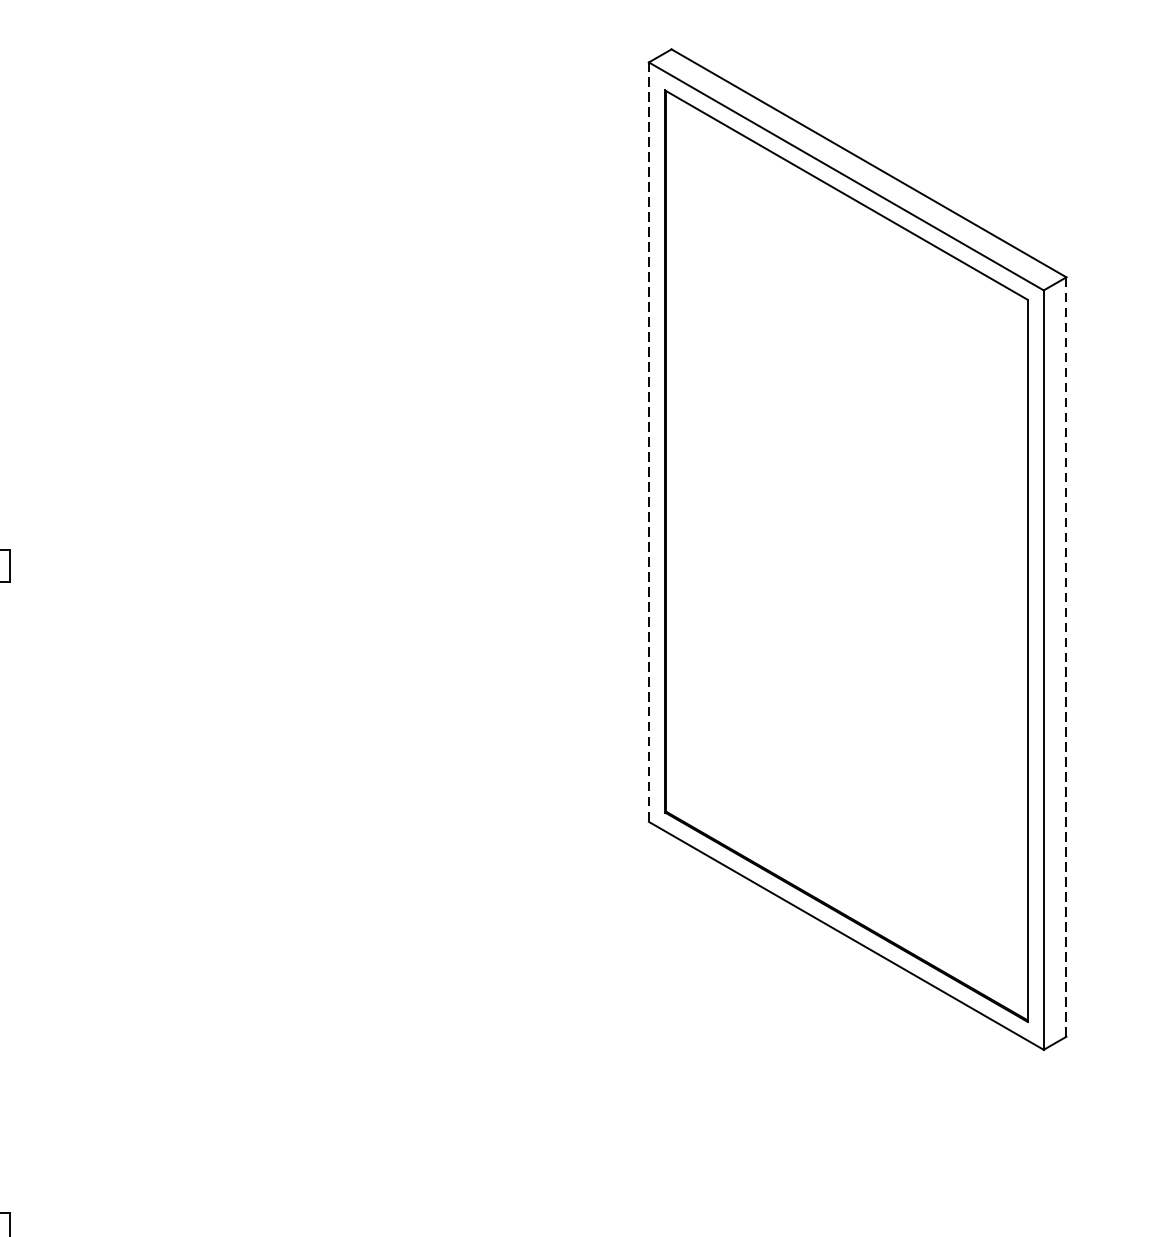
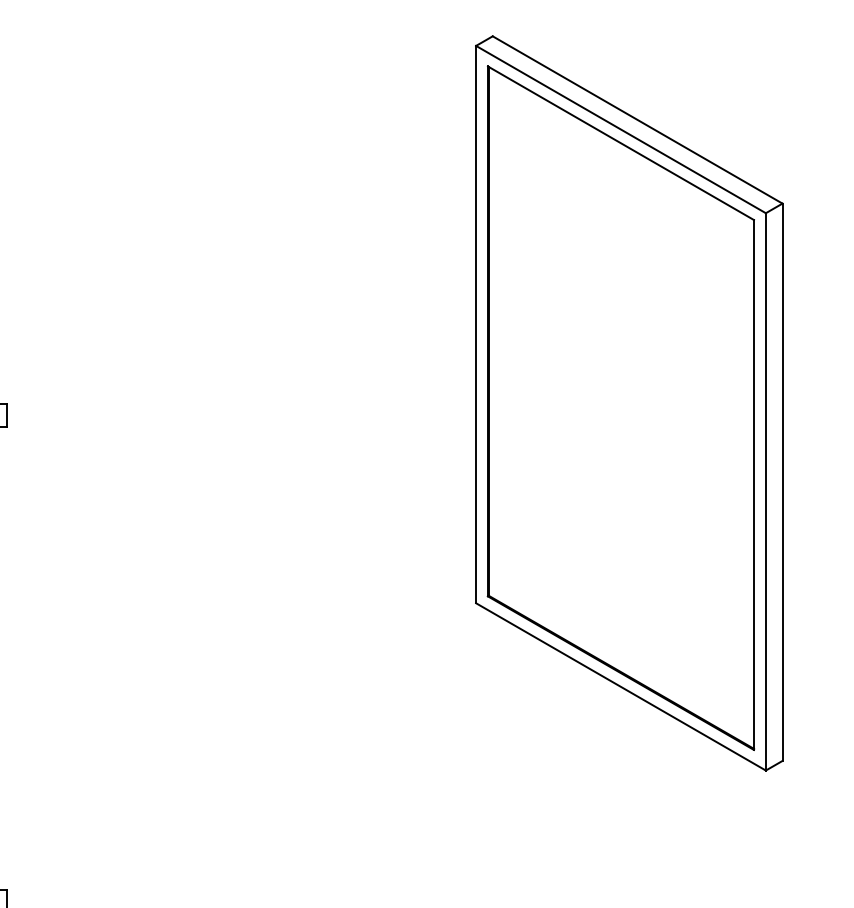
line: (649, 442) -> (476, 324), dashed -> solid
line: (1066, 657) -> (782, 482), dashed -> solid

